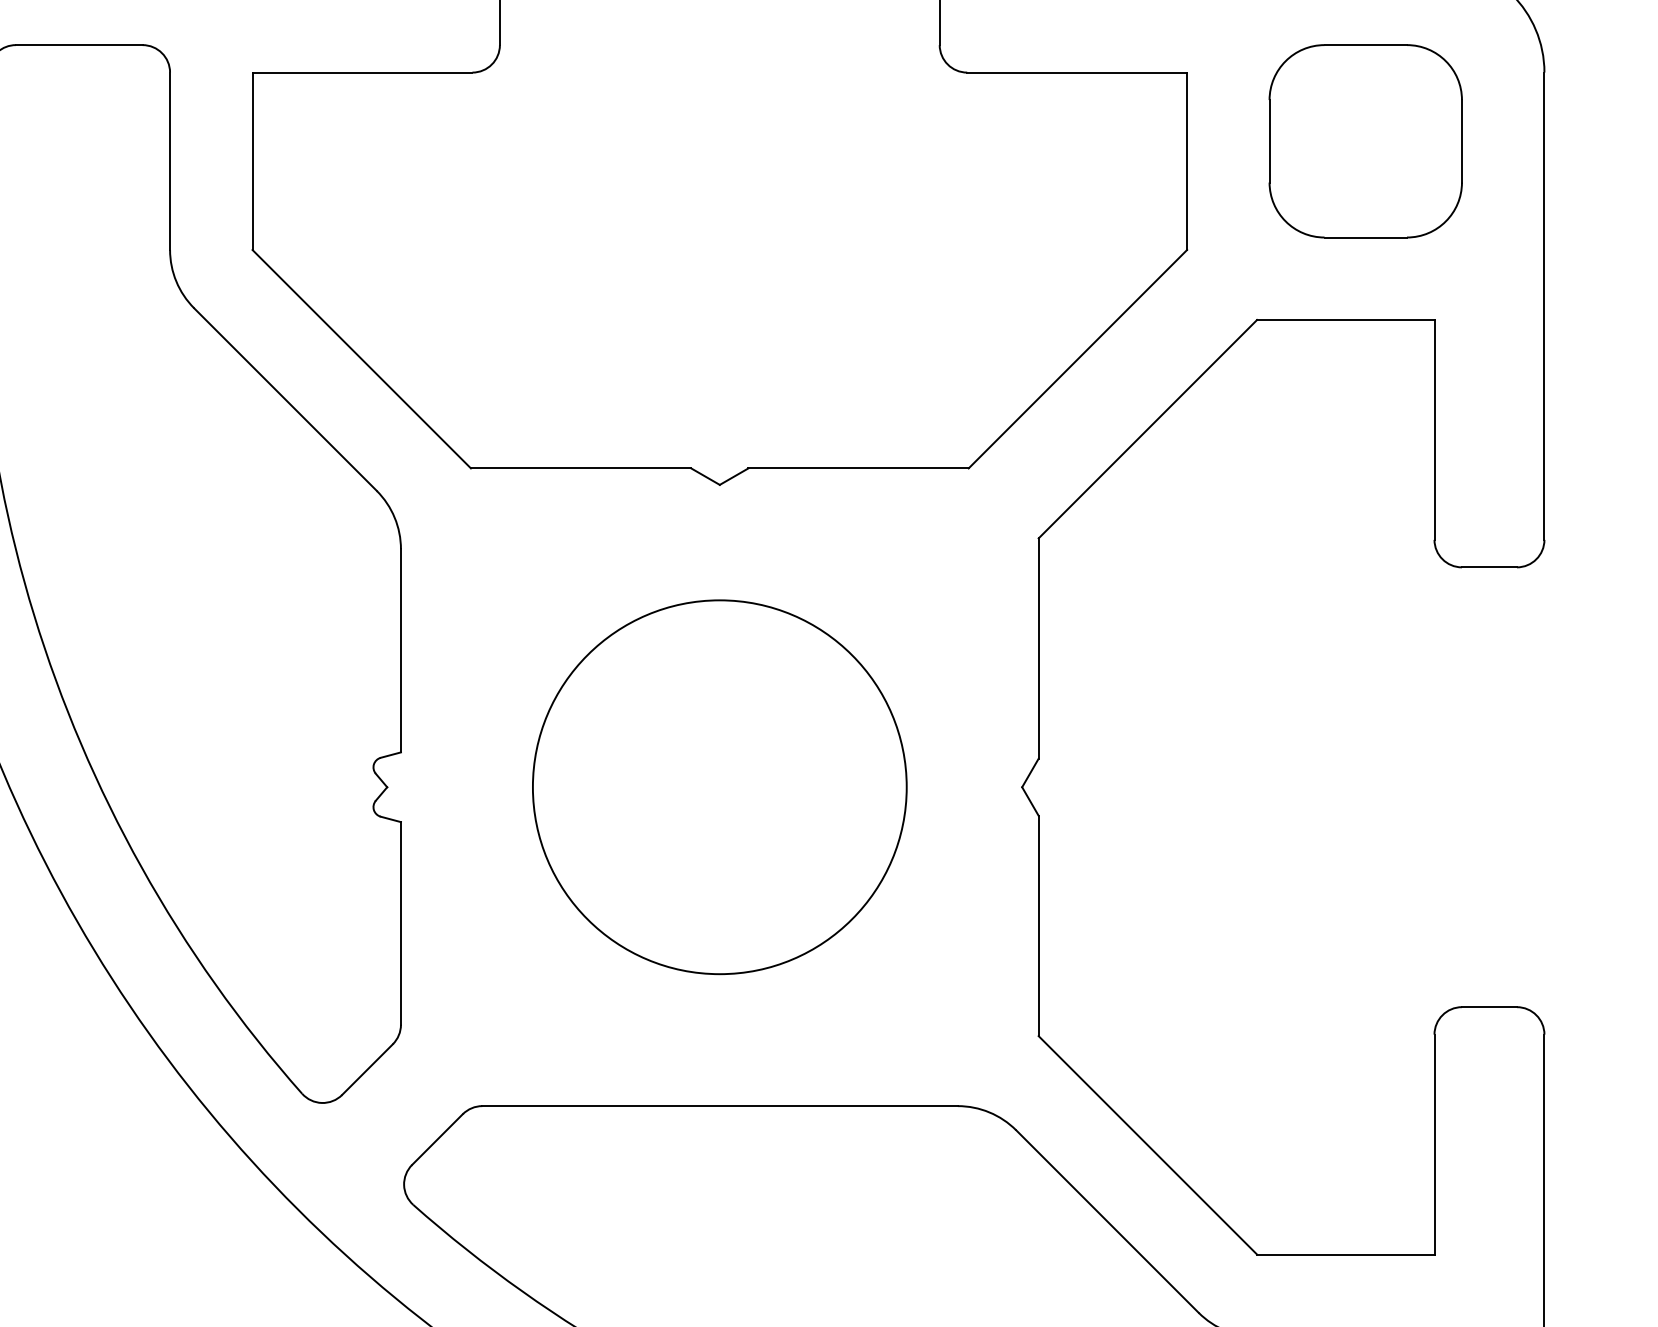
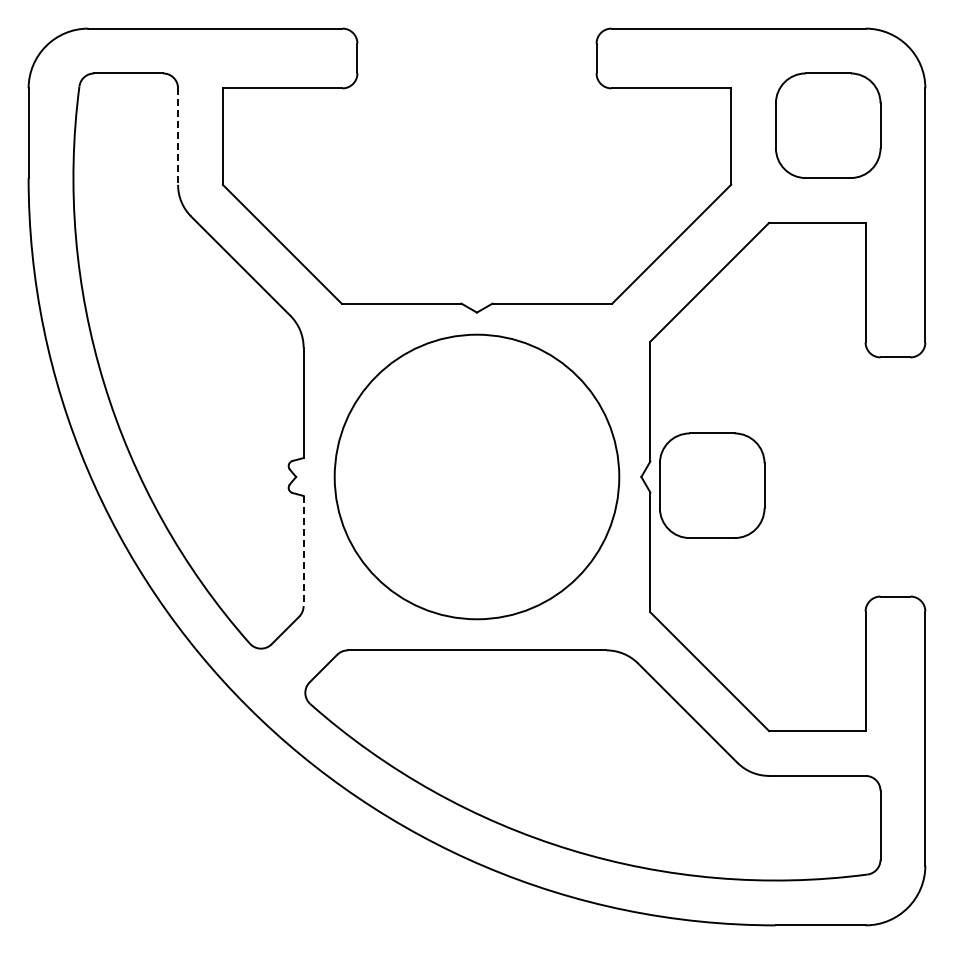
line: (170, 162) -> (178, 137), solid -> dashed
circle: (718, 786) -> (476, 476), size x1.4
part: (1152, 802) -> (712, 485), added
line: (400, 924) -> (303, 551), solid -> dashed

